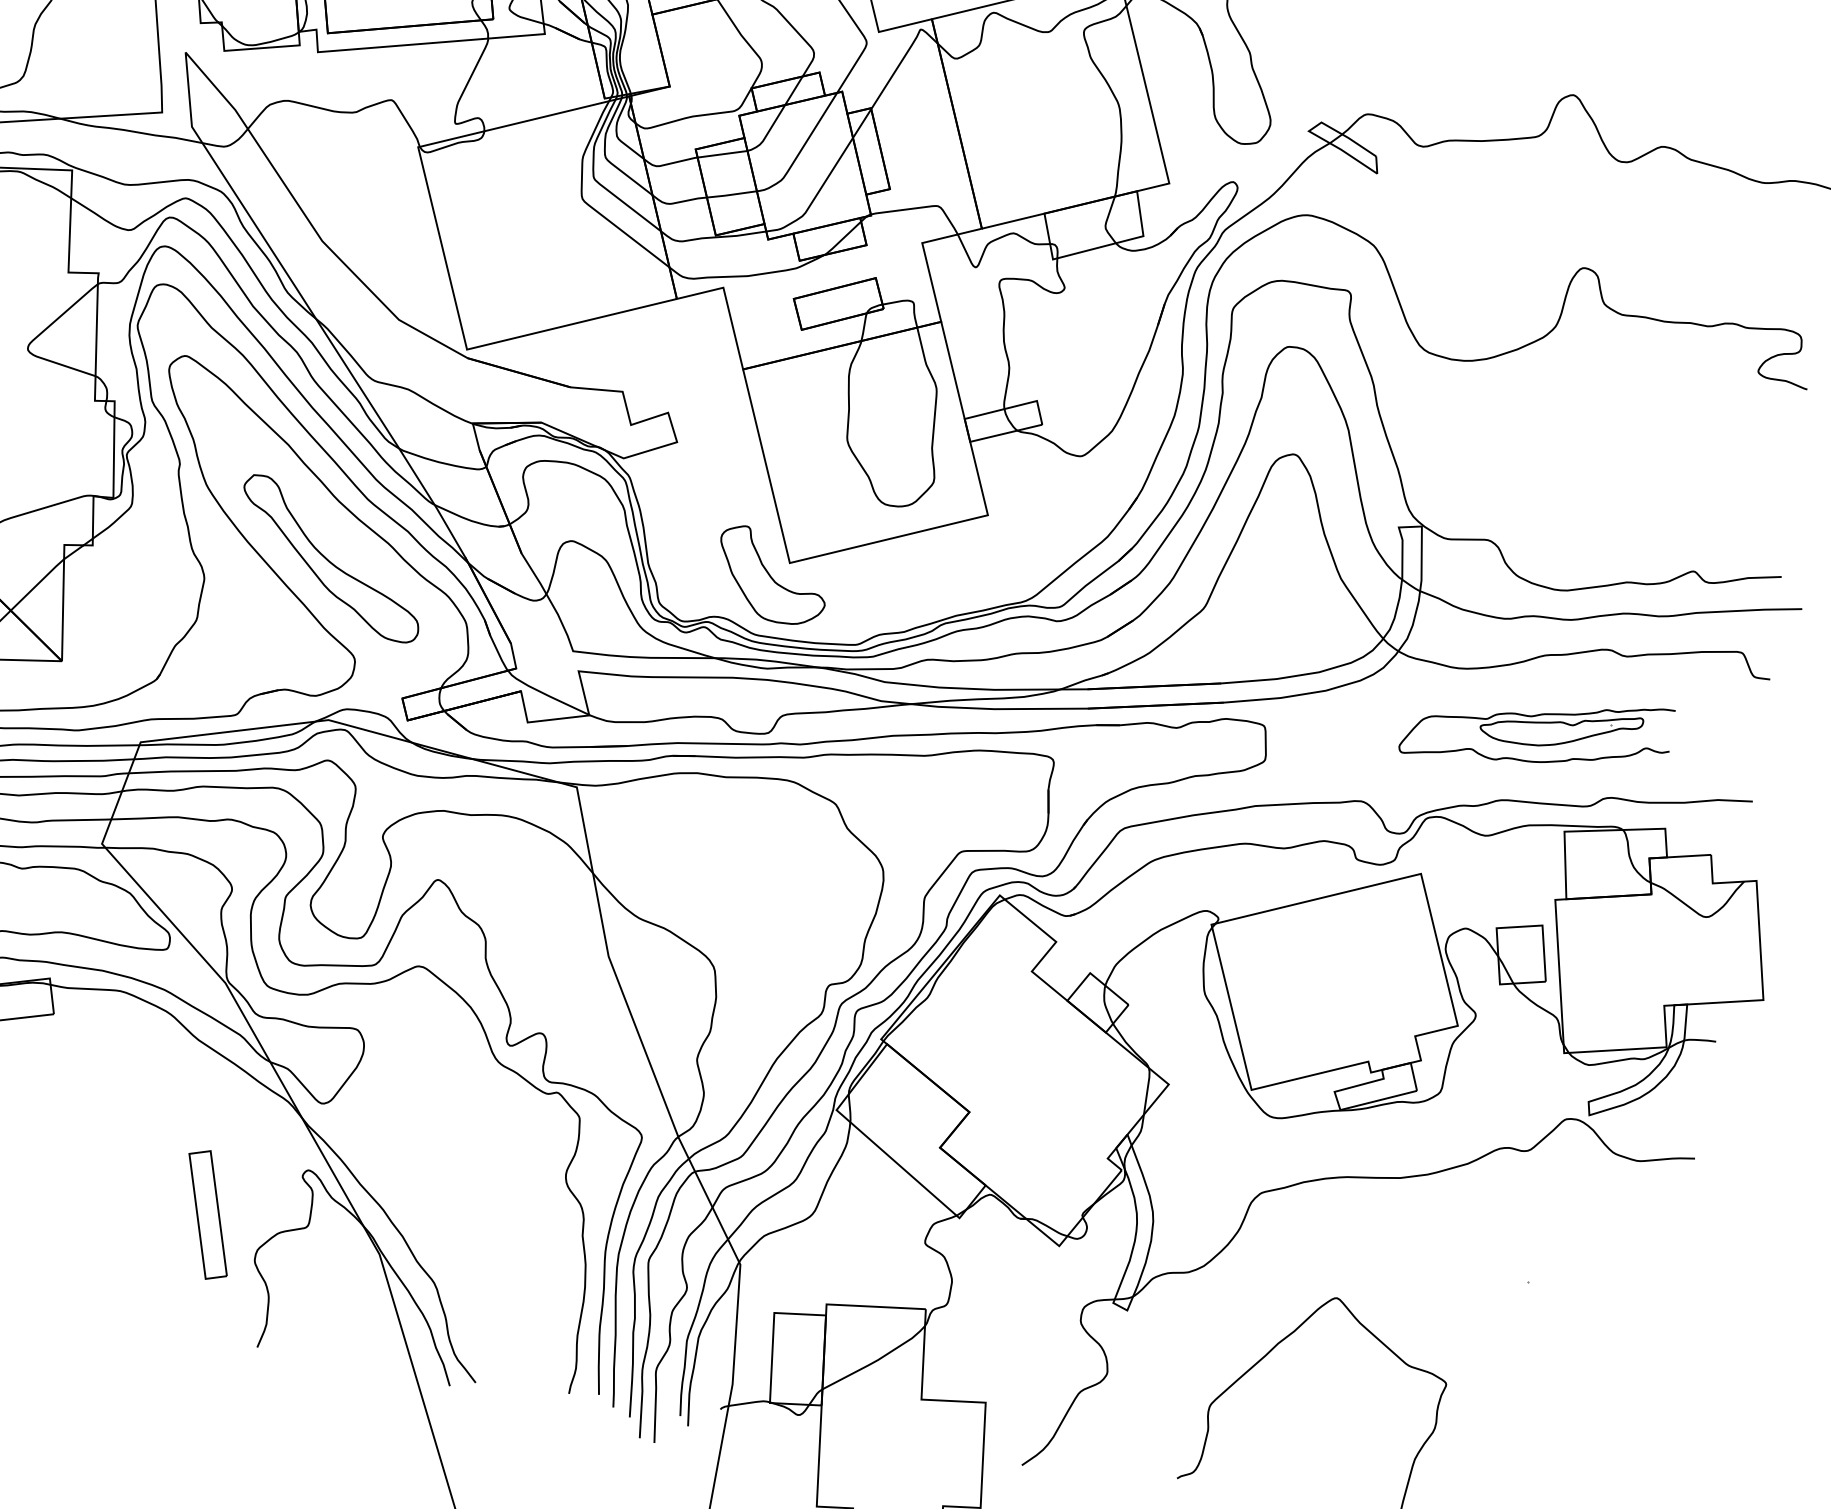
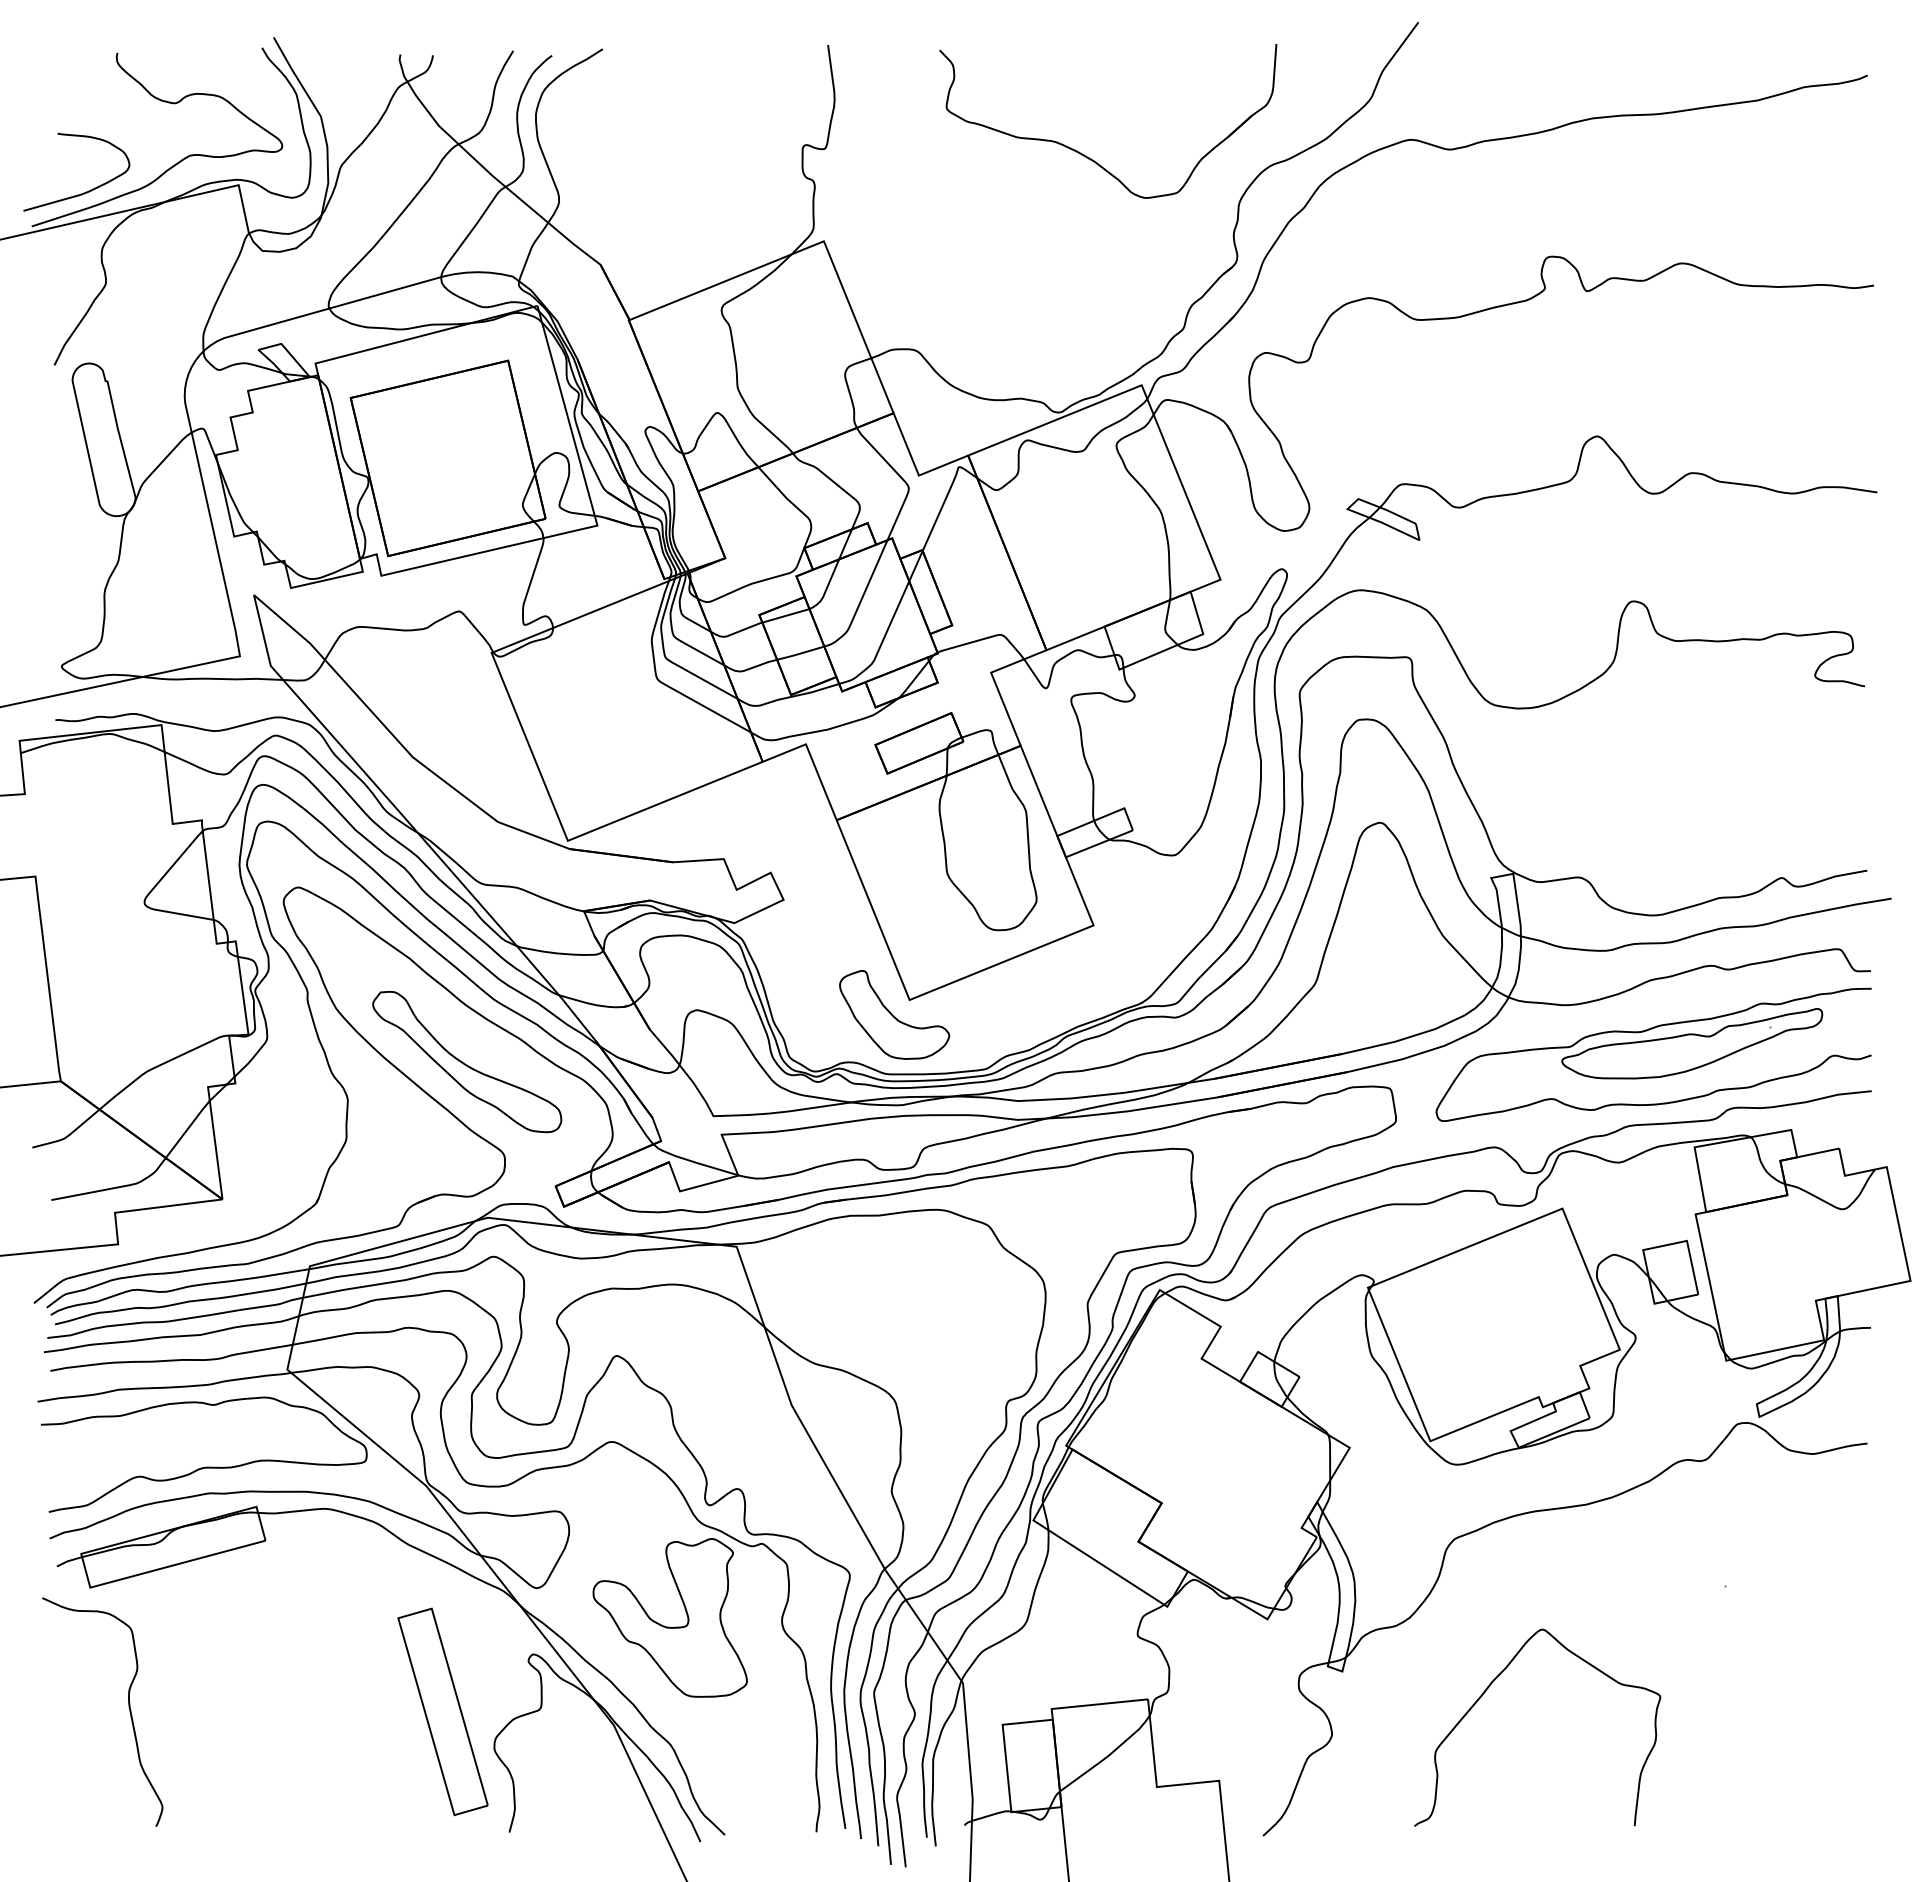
part: (1536, 731) -> (1653, 1054), size x1.67
part: (451, 1162) -> (669, 1626), added
part: (207, 1214) -> (442, 1711), size x1.67

